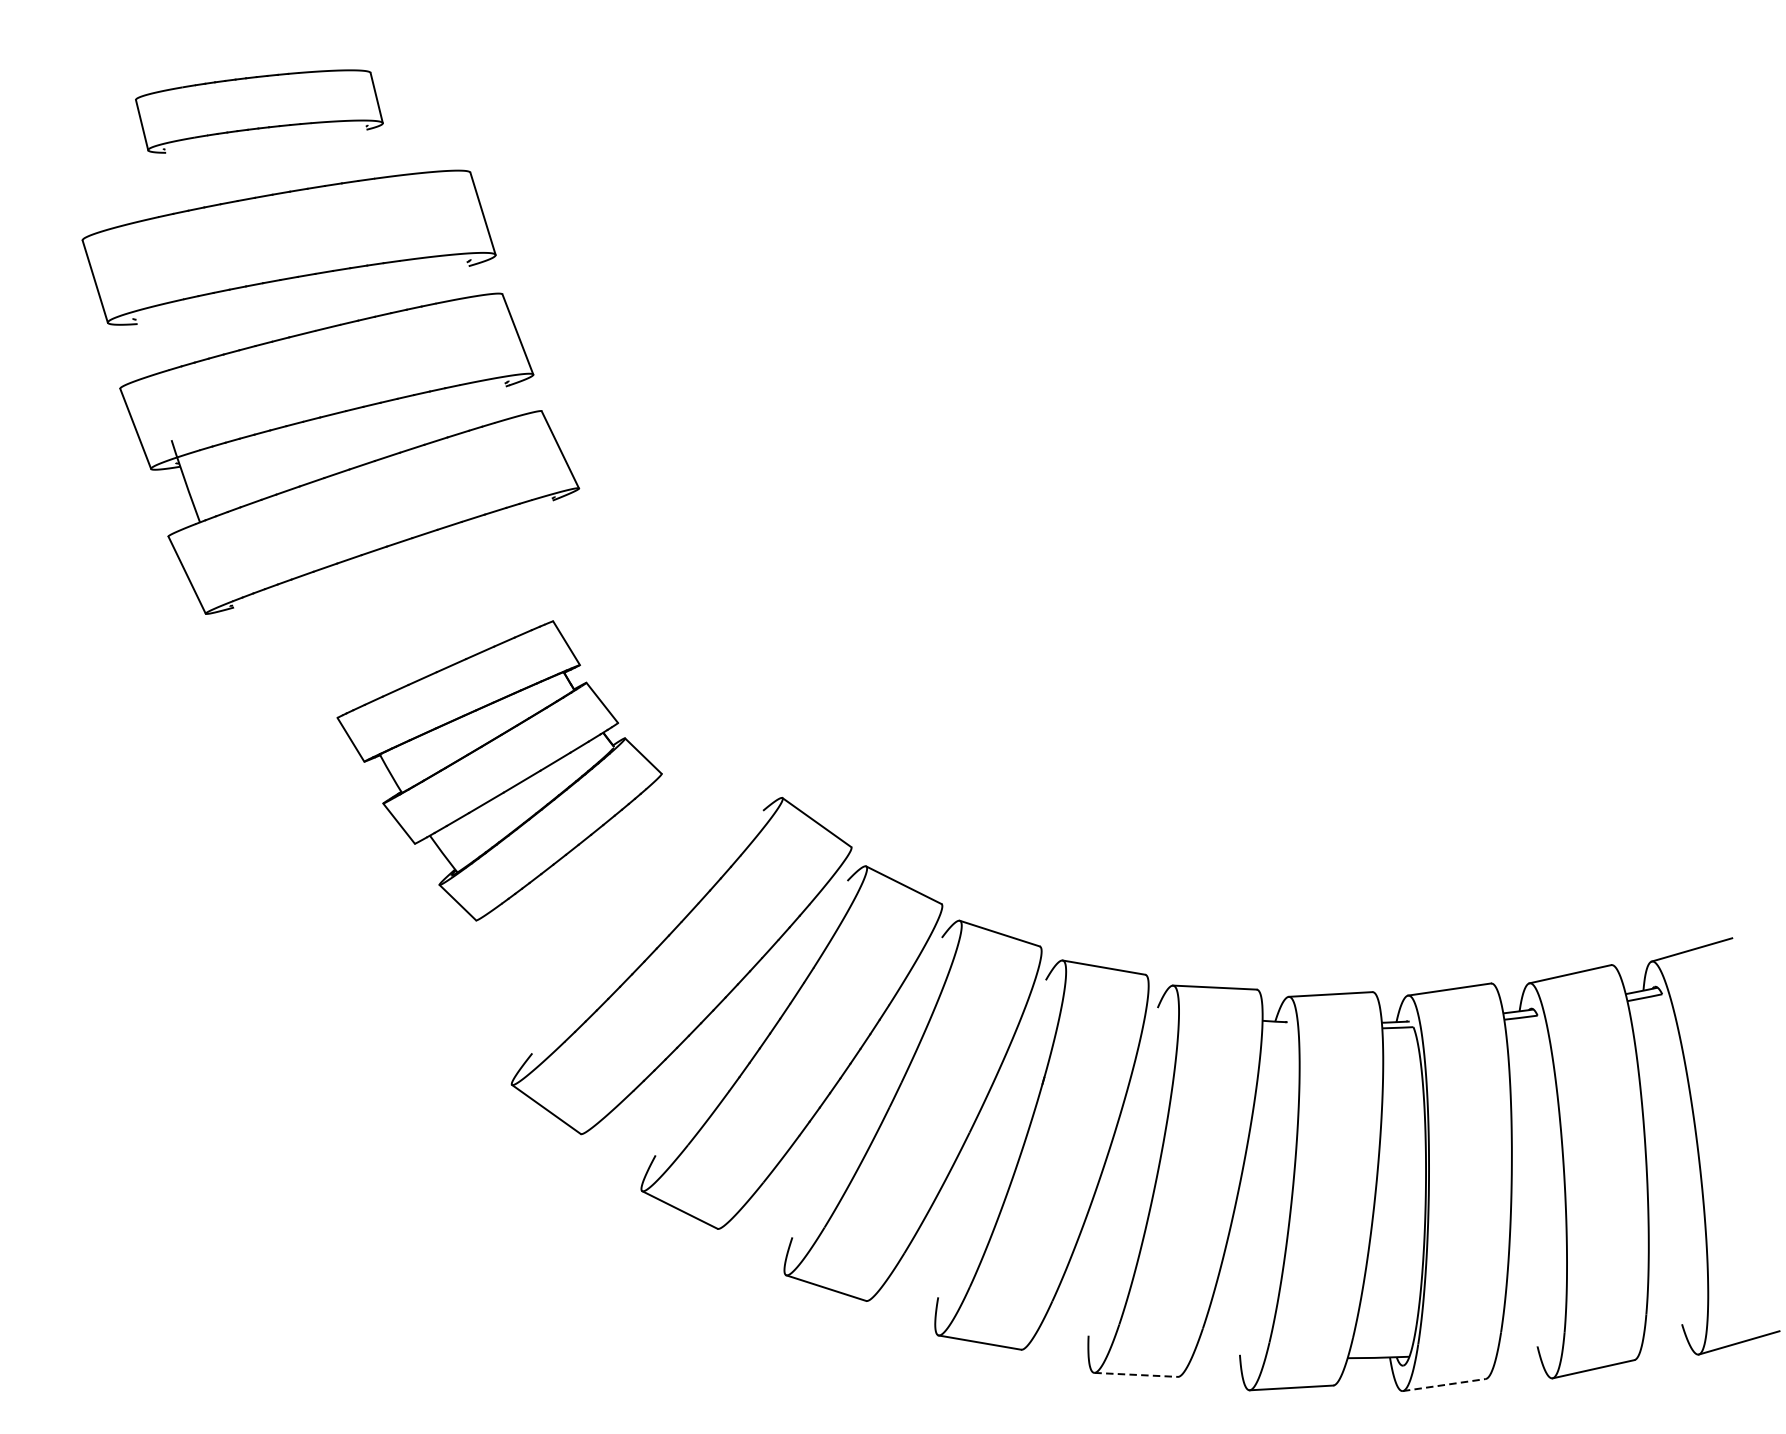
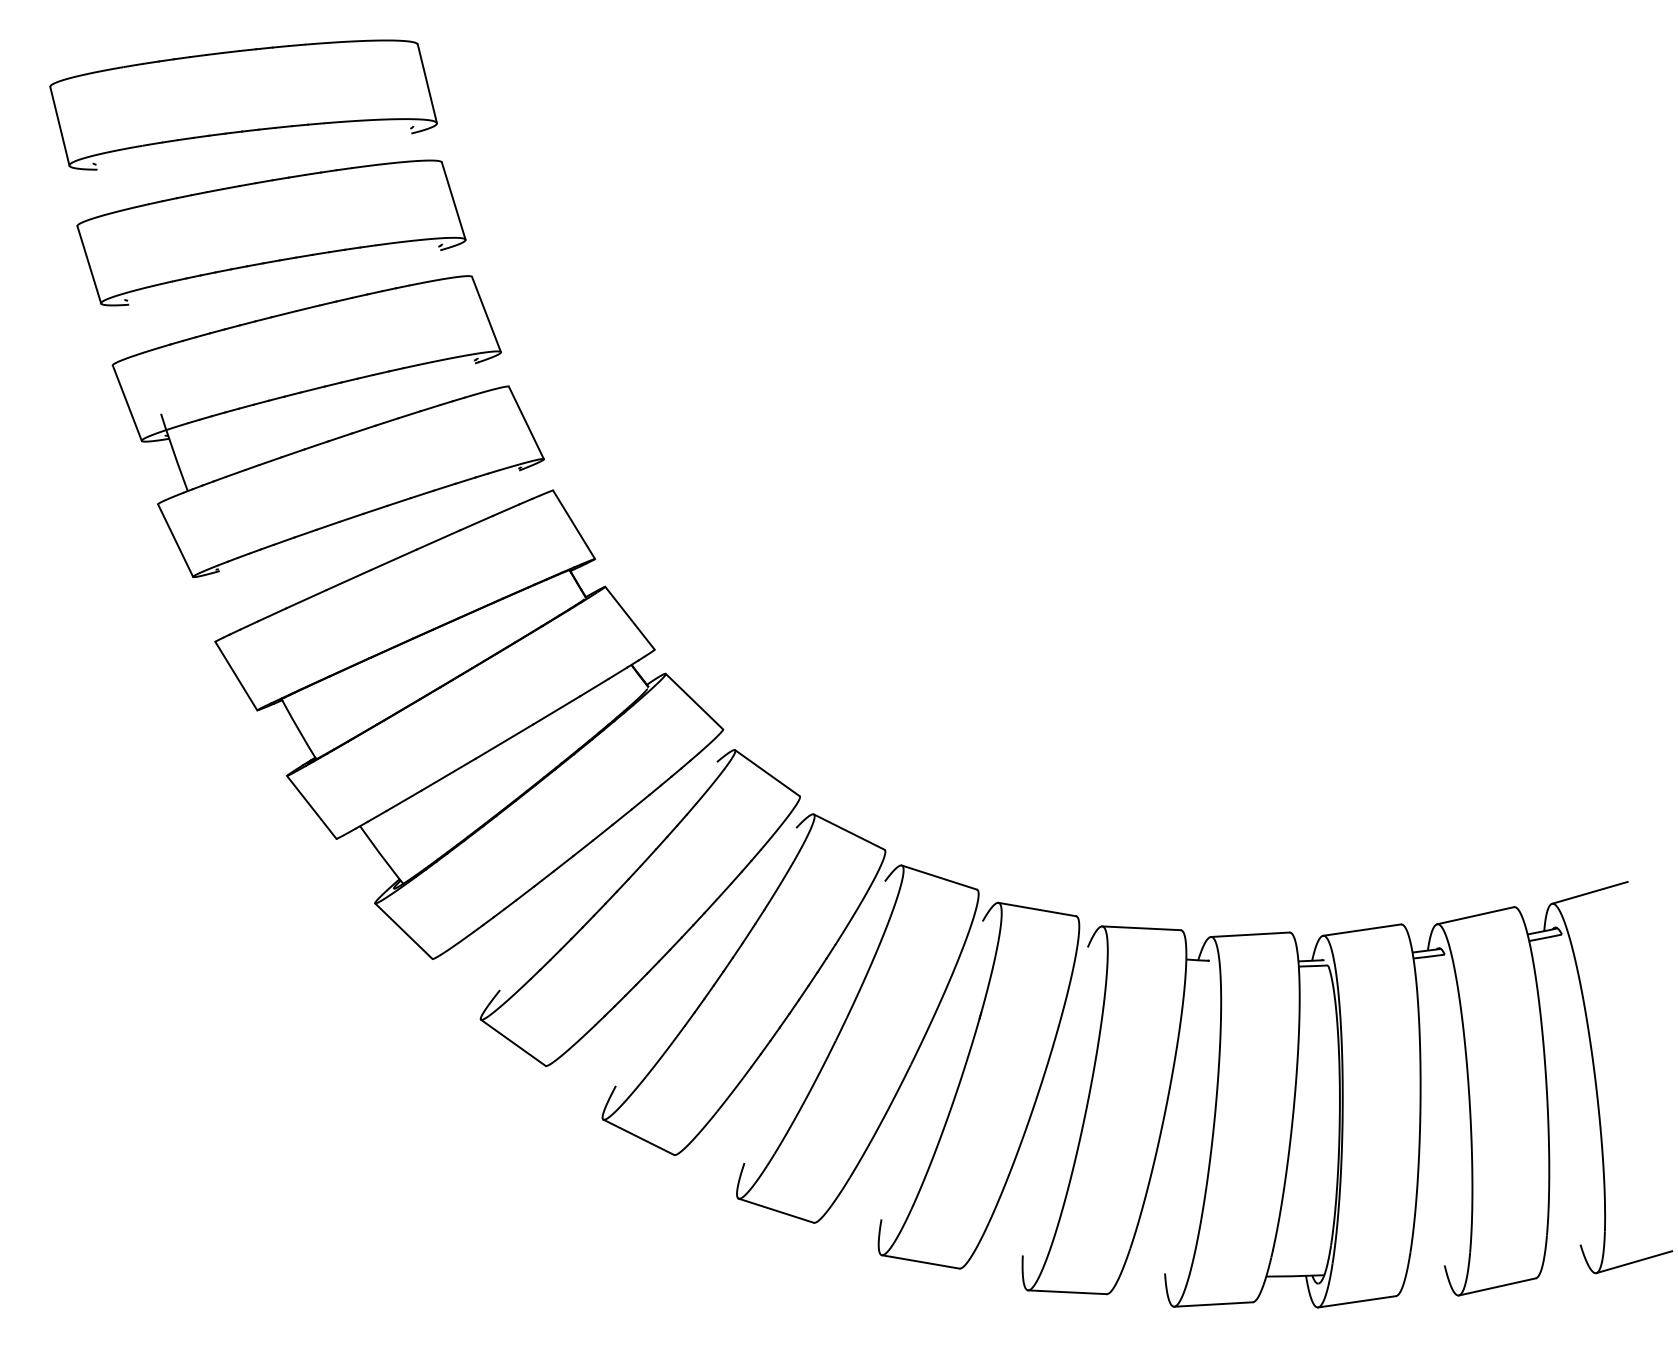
part: (259, 110) -> (243, 104), size x1.67
part: (499, 770) -> (469, 724), size x1.67
line: (1137, 1375) -> (1068, 1292), dashed -> solid
line: (1444, 1384) -> (1357, 1301), dashed -> solid

